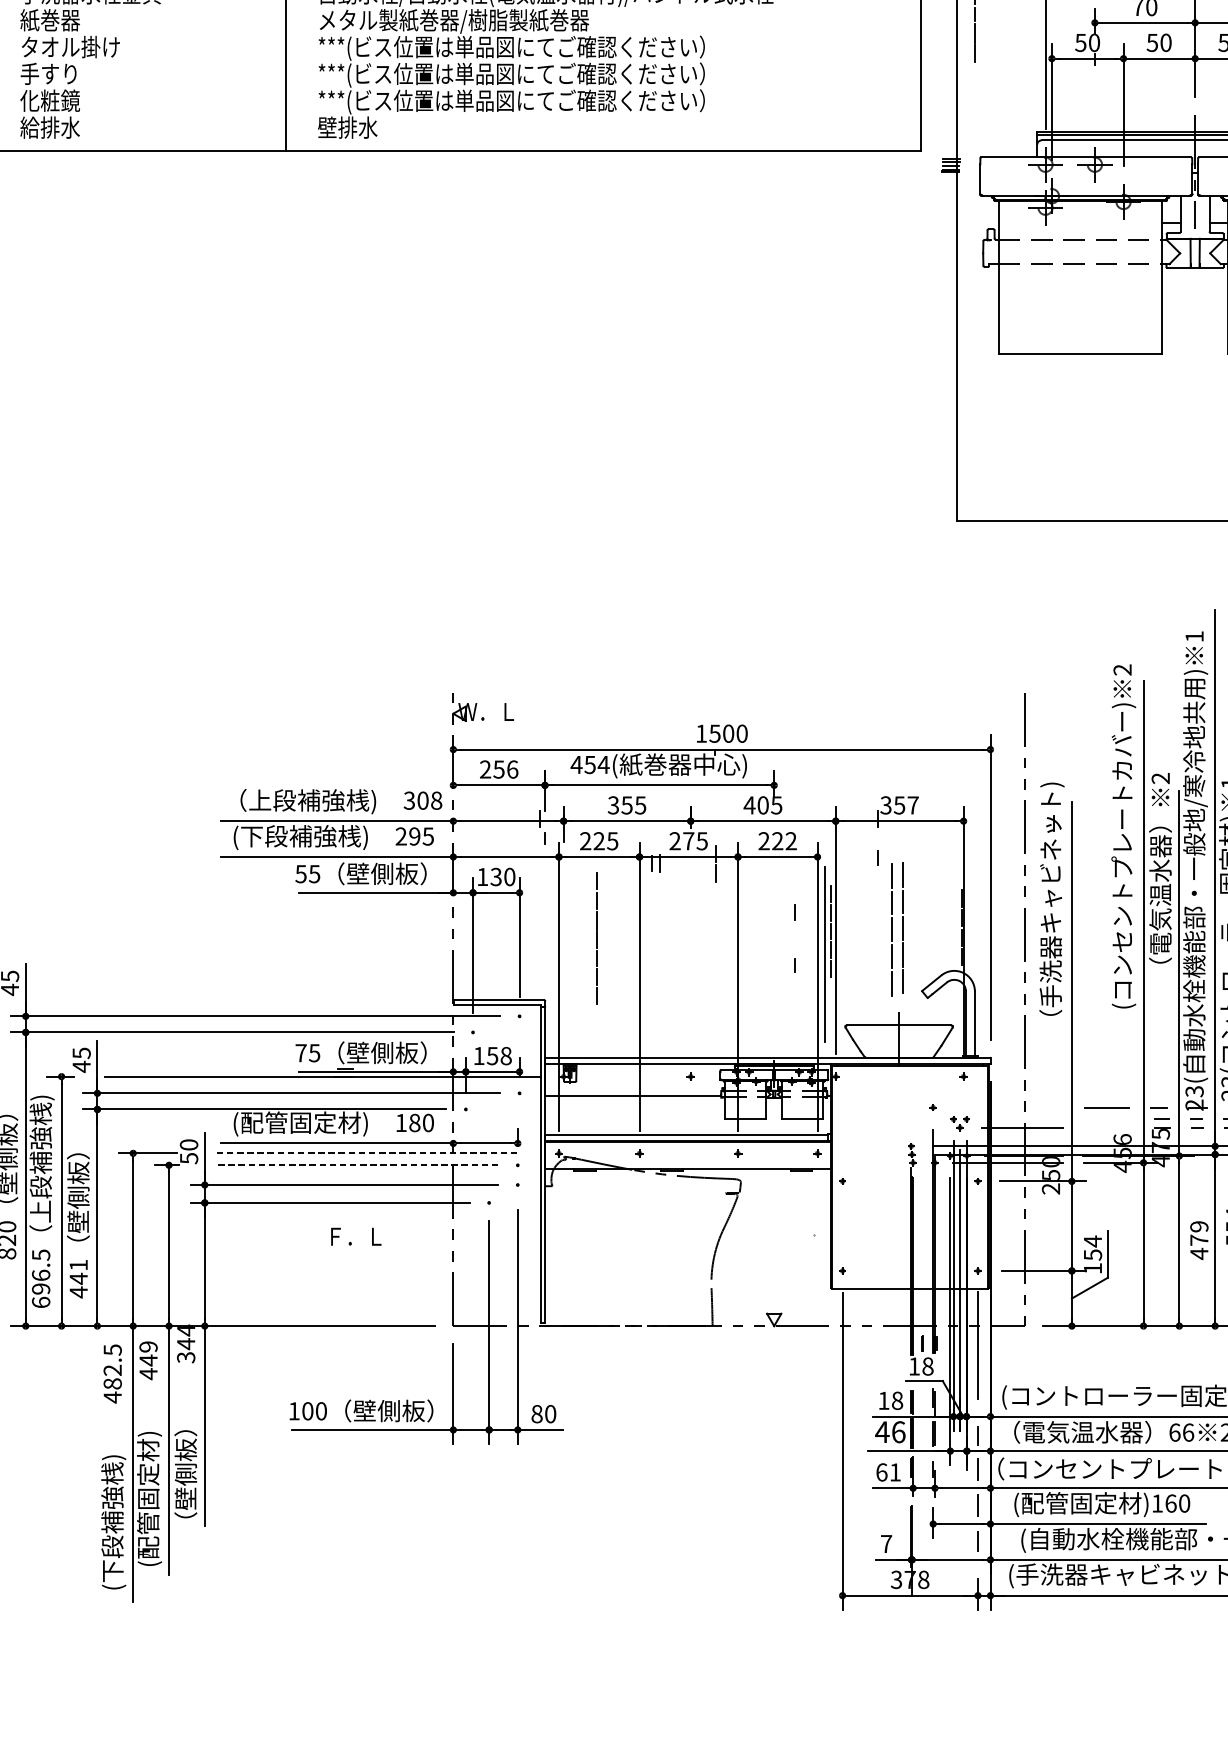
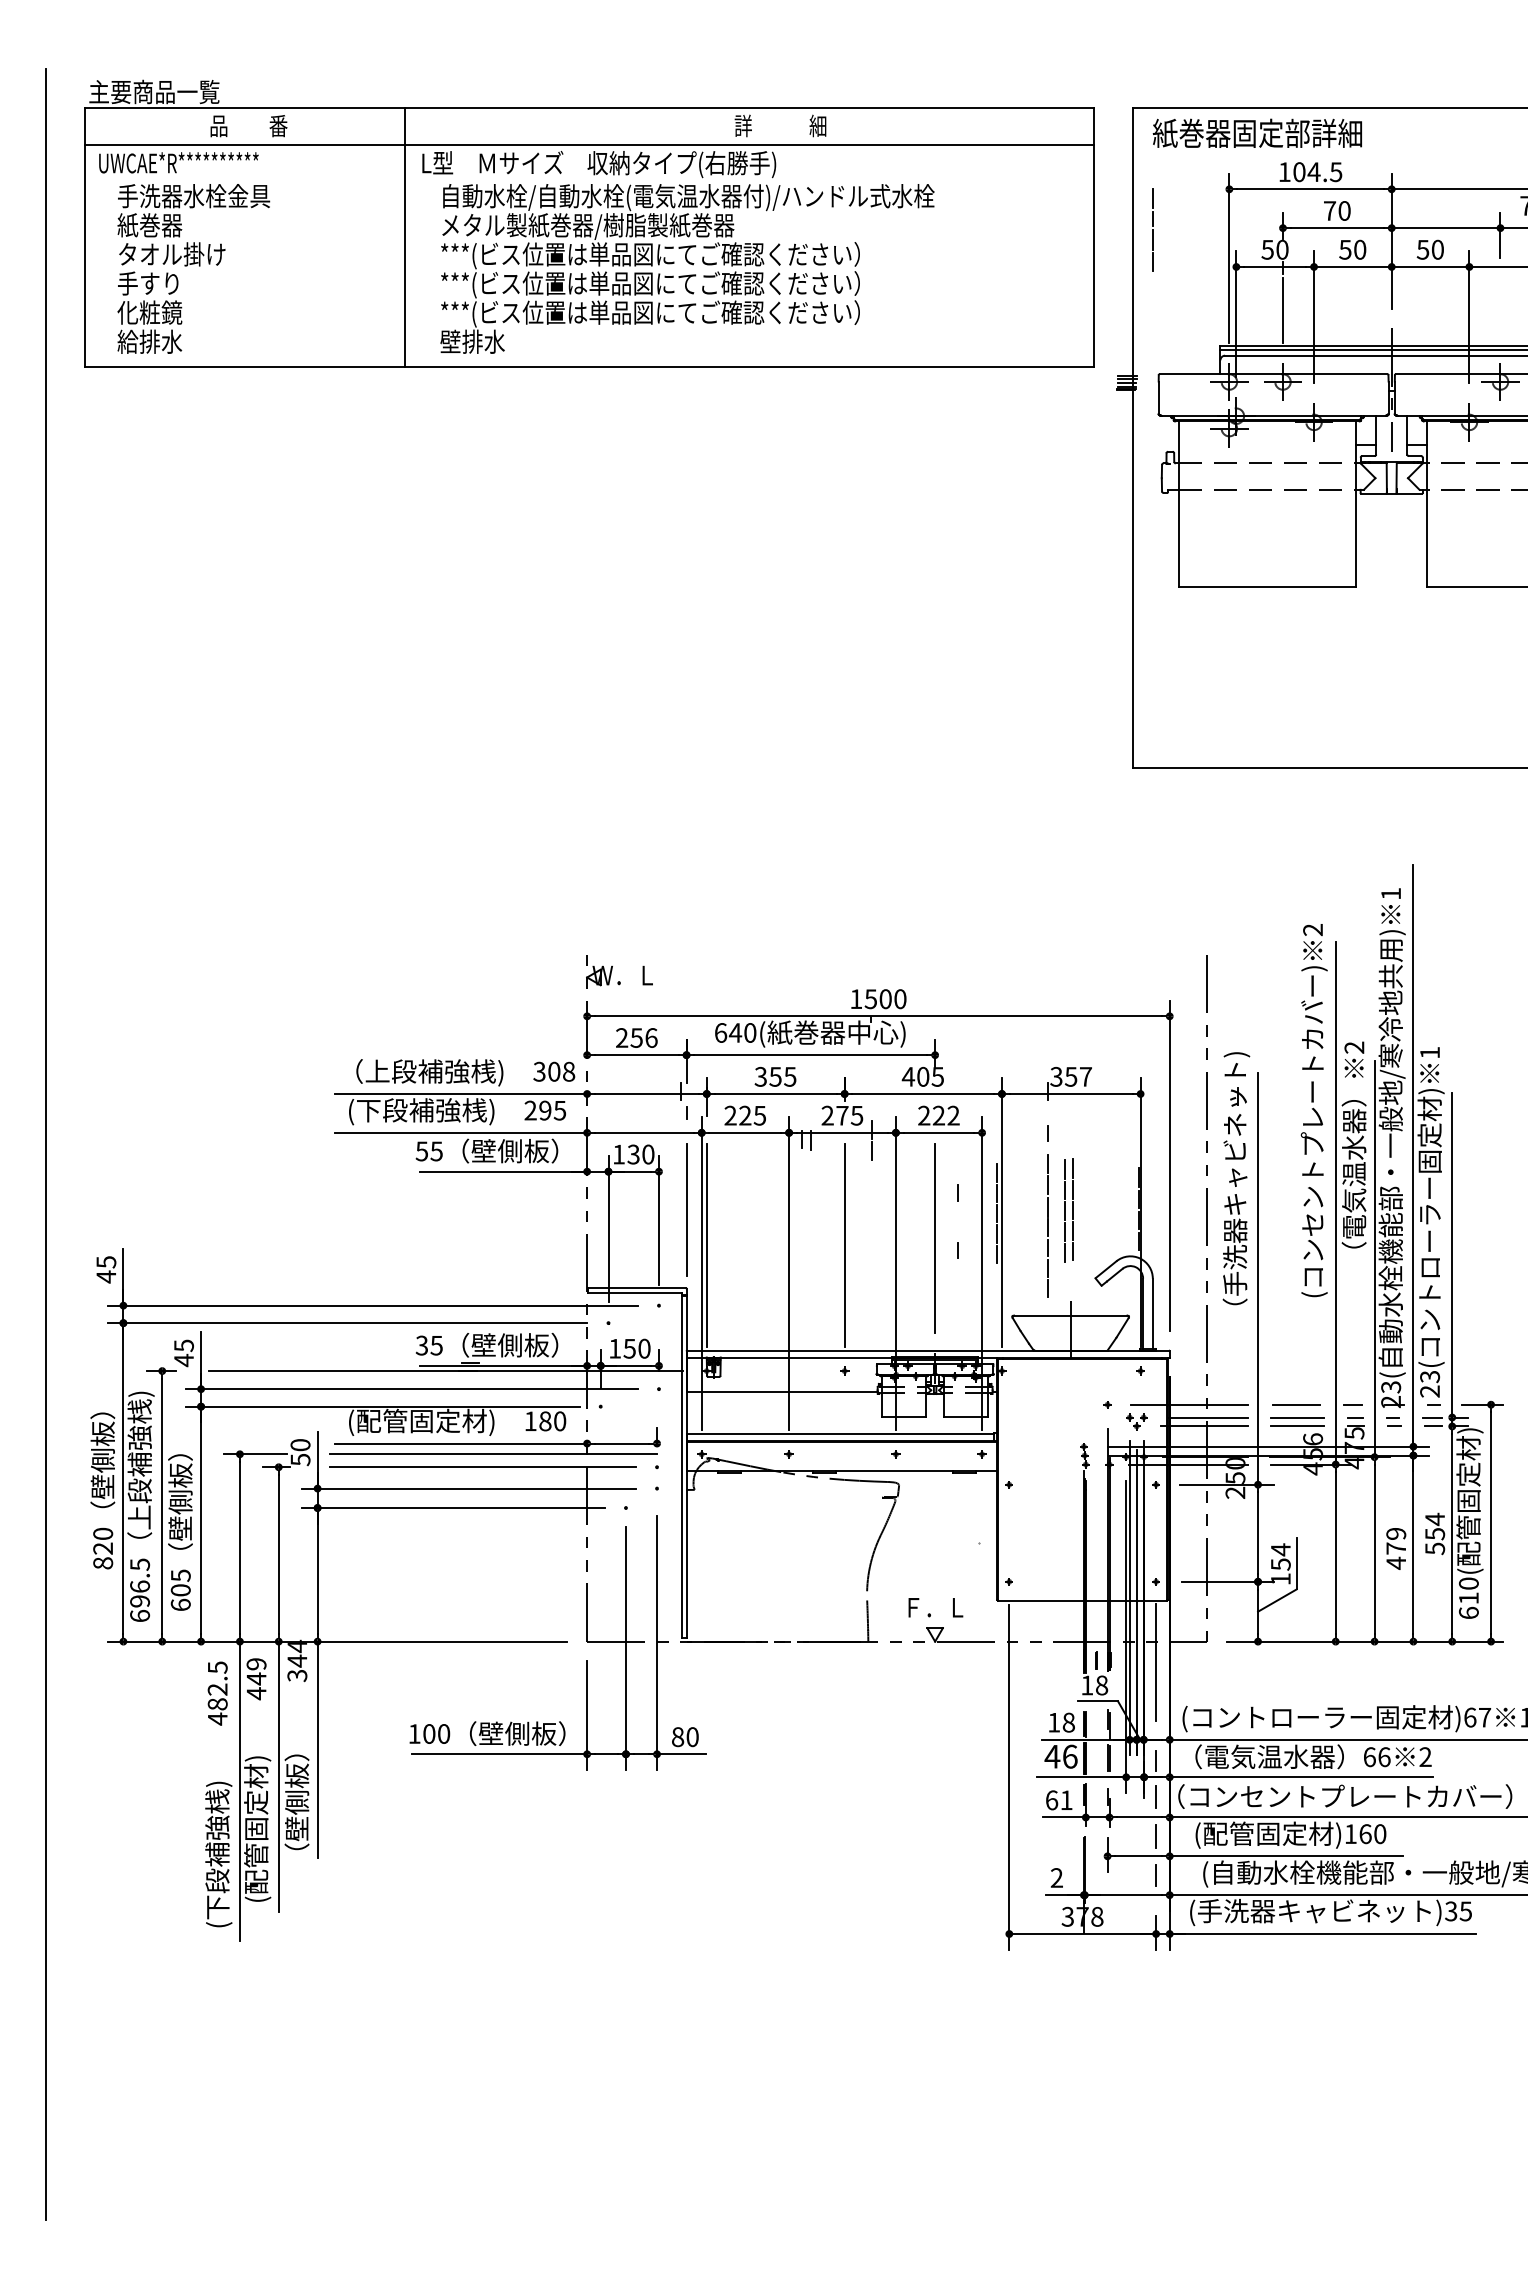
line: (1094, 97) -> (1282, 309), added
text: (590, 764) -> (735, 1032), 454( -> 640(
line: (544, 927) -> (686, 1209), added
part: (897, 928) -> (1068, 1210), size x0.71
line: (596, 937) -> (1047, 1225), moved
line: (824, 954) -> (934, 1238), moved
line: (563, 959) -> (706, 1244), added
line: (690, 959) -> (844, 1244), added
text: (300, 1053) -> (421, 1345), 75 -> 35
text: (506, 1055) -> (644, 1348), 158 -> 150
line: (1008, 1107) -> (1189, 1404), added
line: (1025, 1119) -> (1207, 1417), added
line: (1108, 1119) -> (1297, 1417), added
line: (1107, 1127) -> (1296, 1426), added
line: (366, 1153) -> (492, 1454), dashed -> solid
line: (356, 1165) -> (482, 1467), dashed -> solid
text: (355, 1236) -> (935, 1607), moved
text: (78, 1278) -> (180, 1590), 441 -> 605
text: (886, 1543) -> (1056, 1877), 7 -> 2

